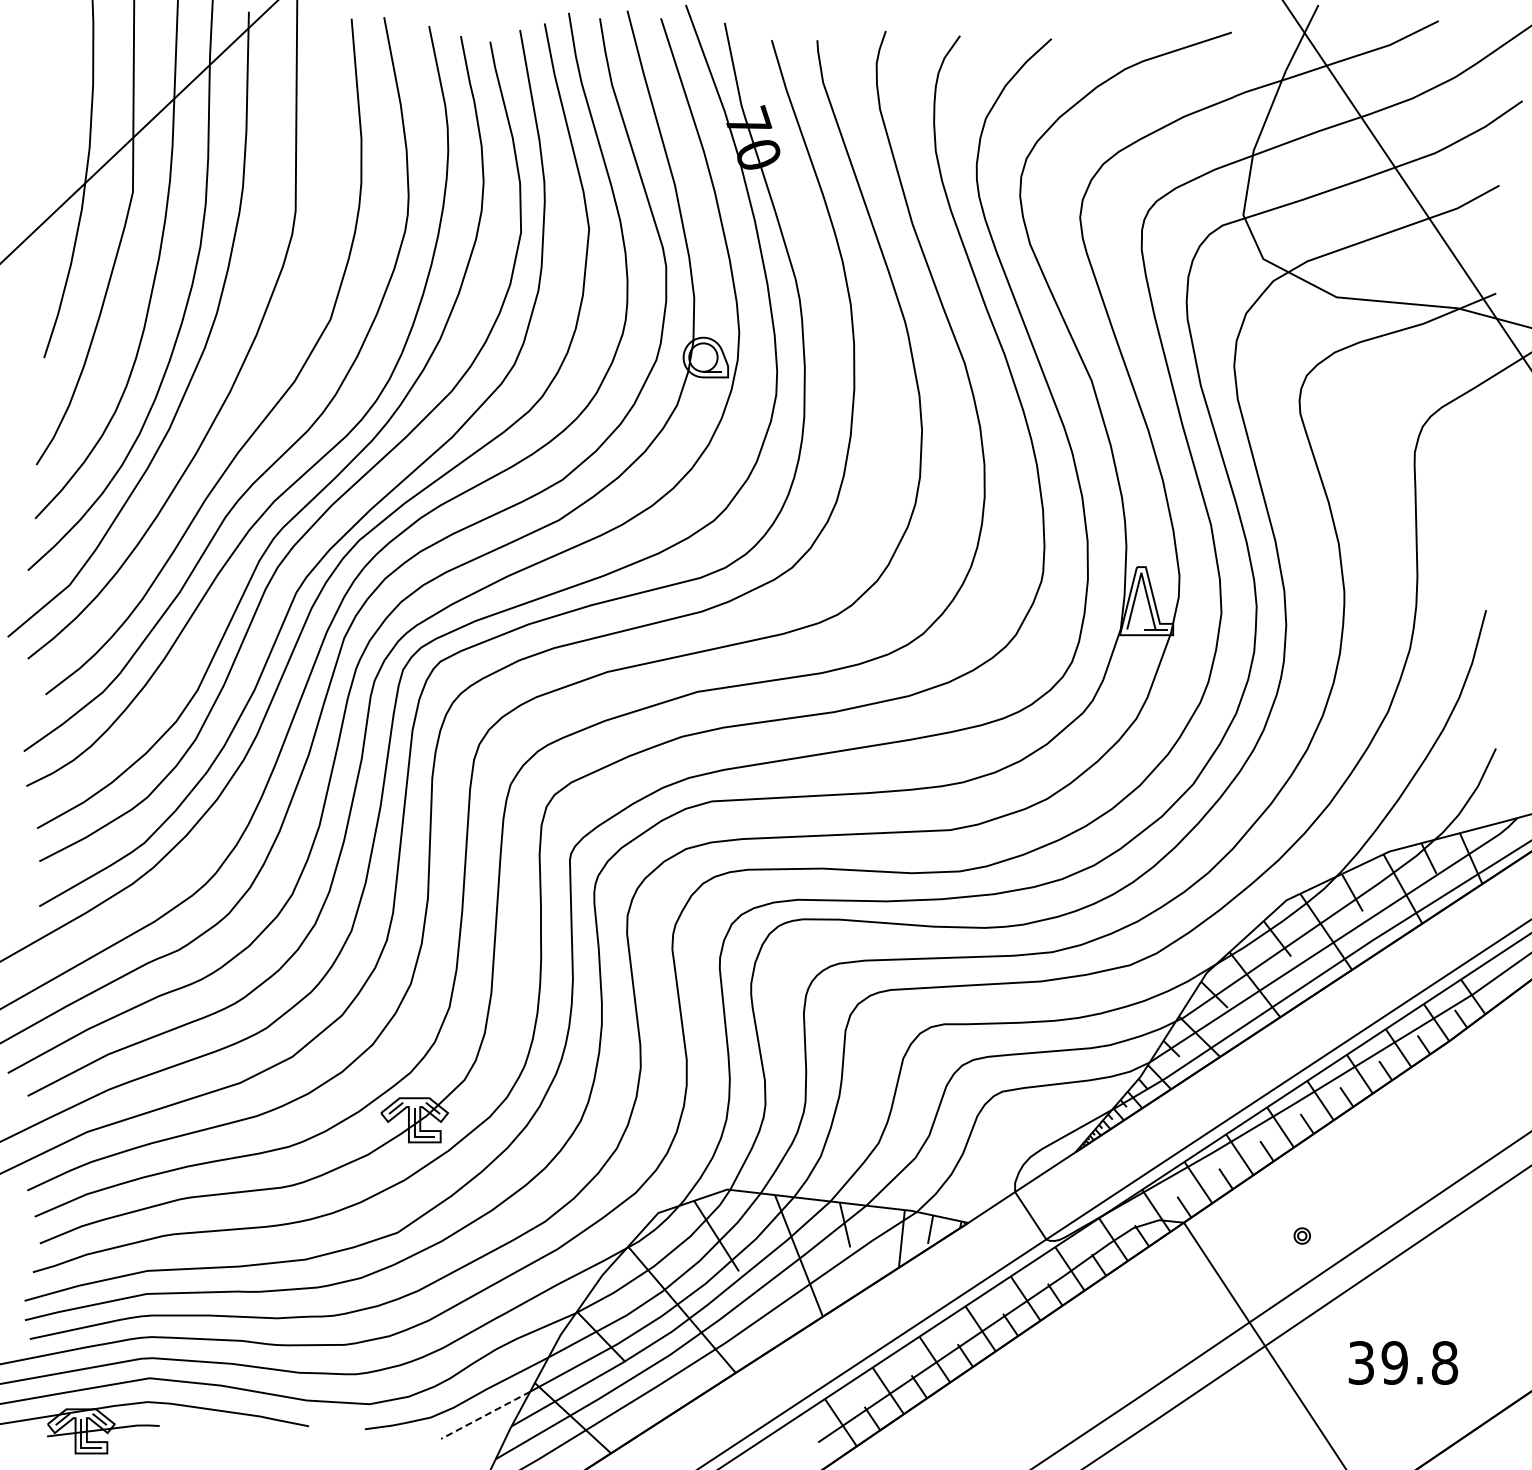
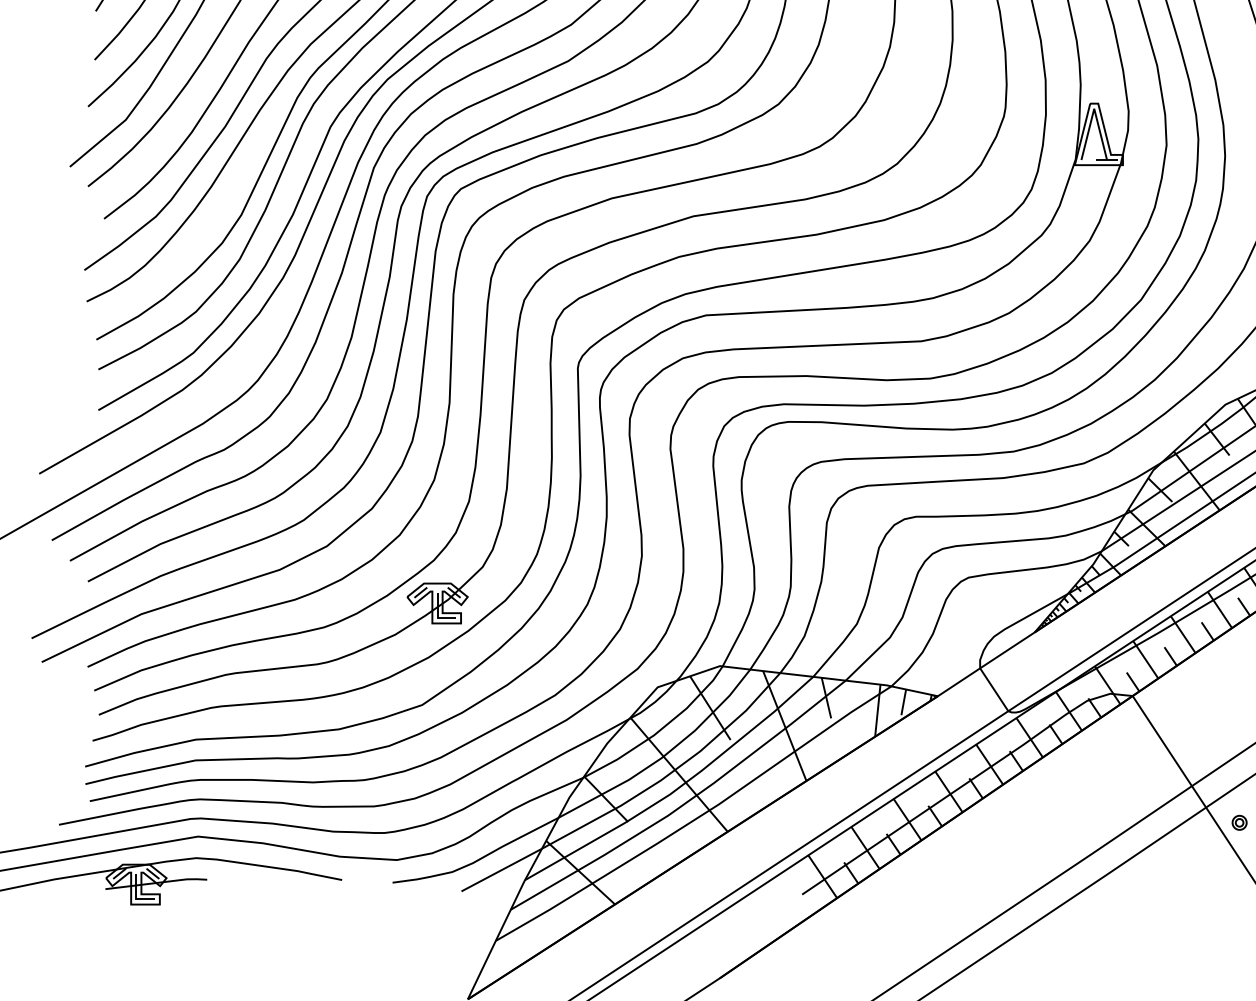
part: (1301, 1235) -> (1238, 822), moved
line: (485, 1415) -> (501, 870), dashed -> solid

